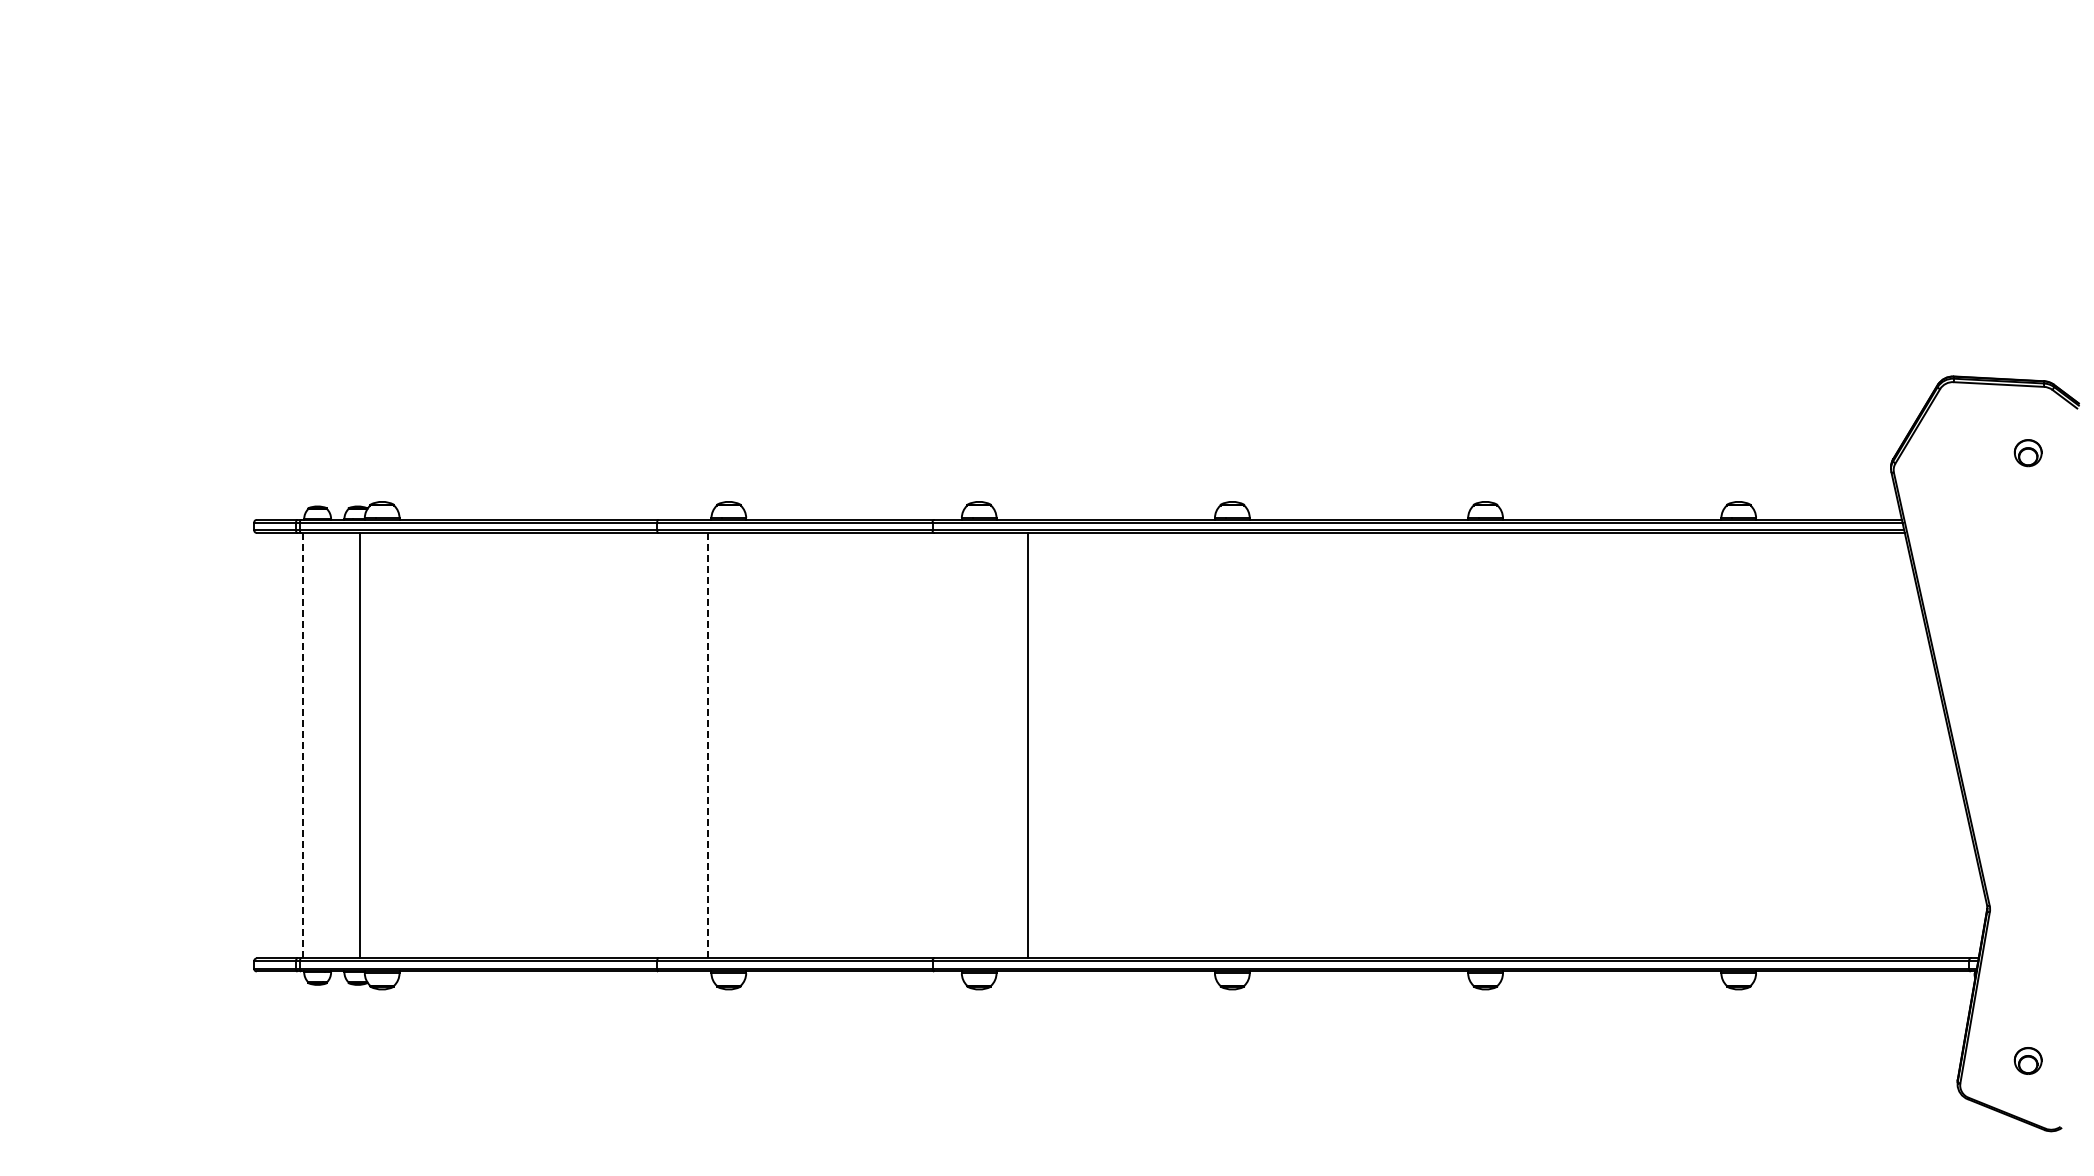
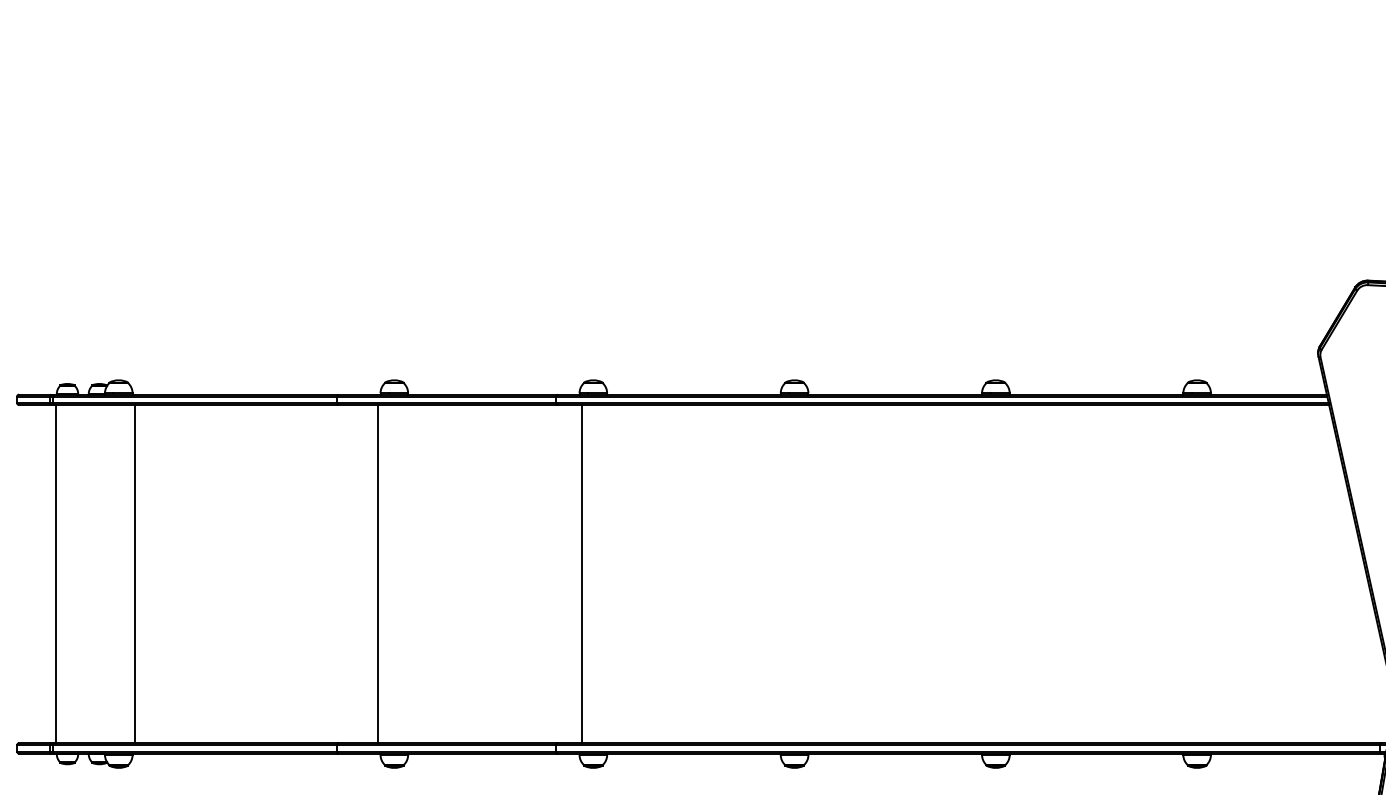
line: (303, 745) -> (56, 573), dashed -> solid
line: (359, 745) -> (134, 573), moved
line: (708, 745) -> (378, 573), dashed -> solid
line: (1027, 745) -> (581, 573), moved

